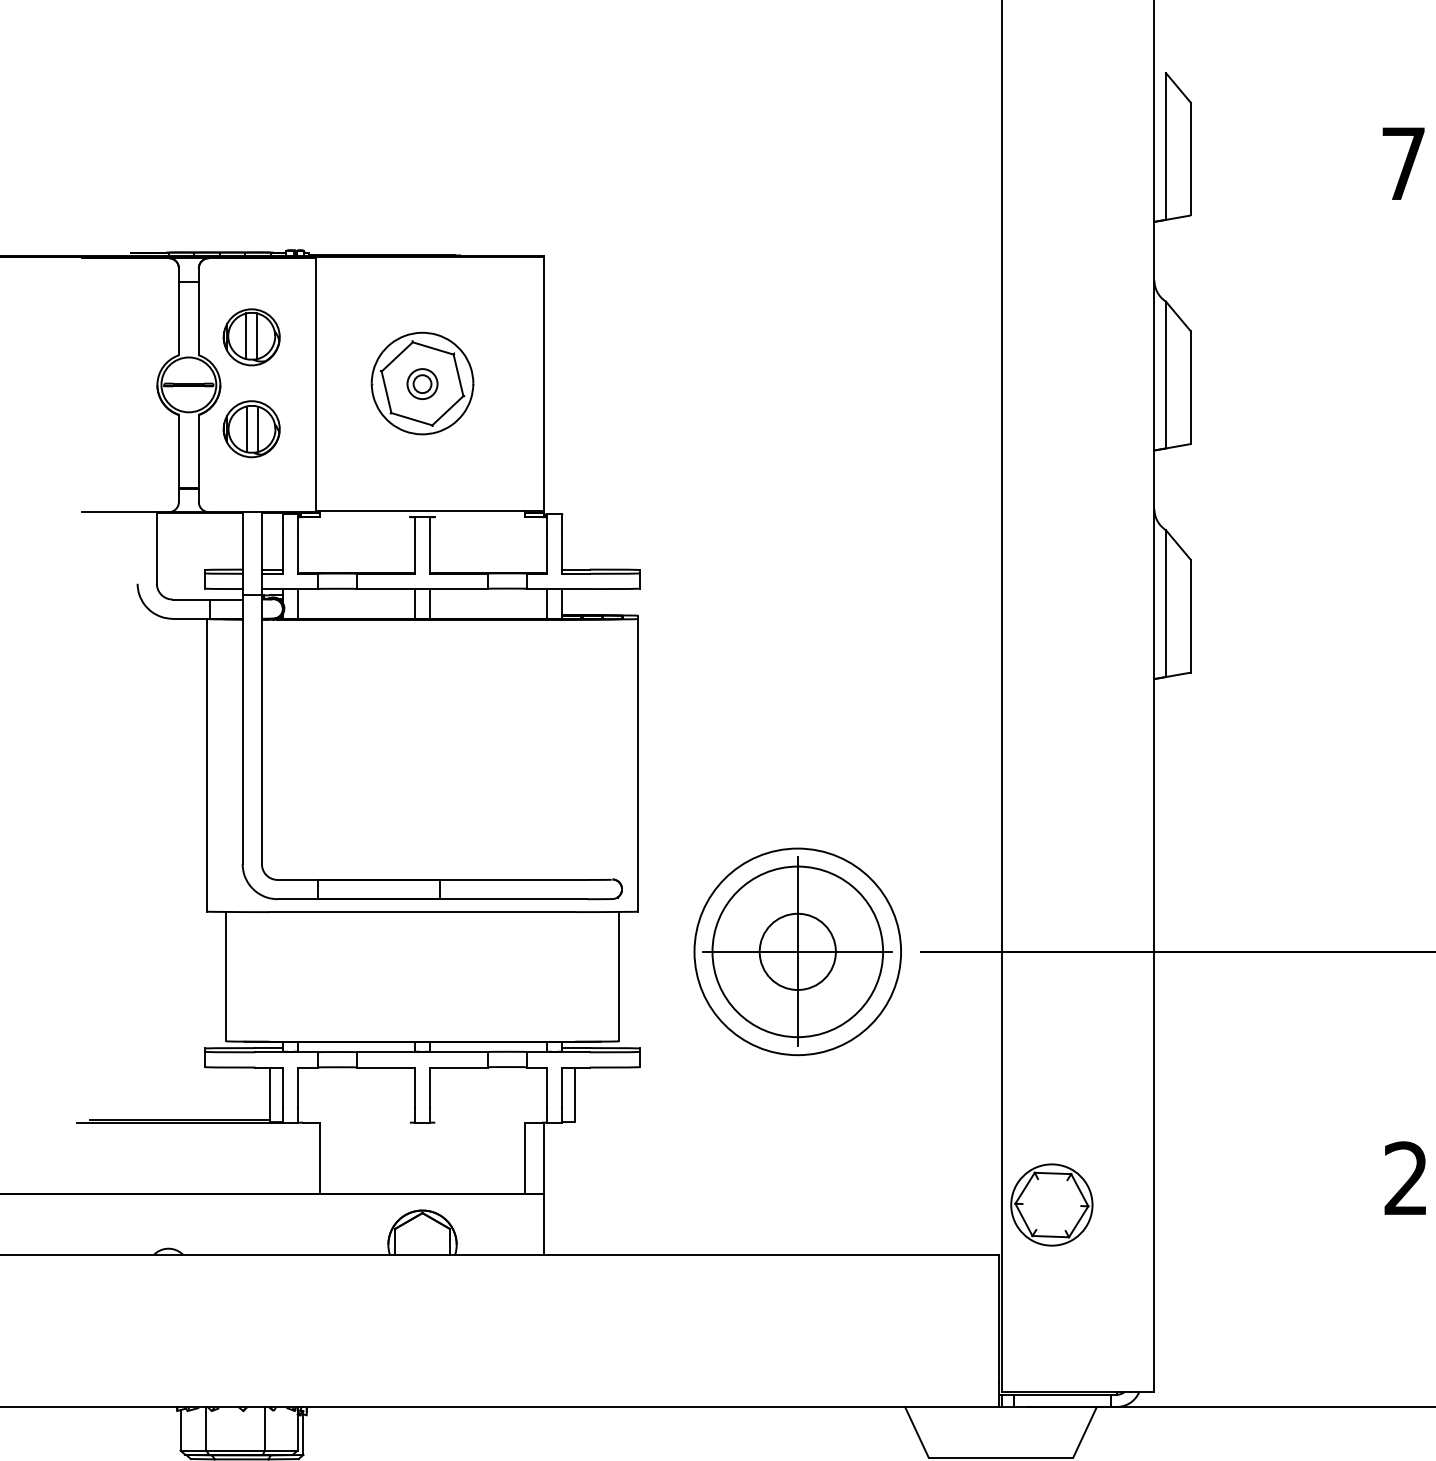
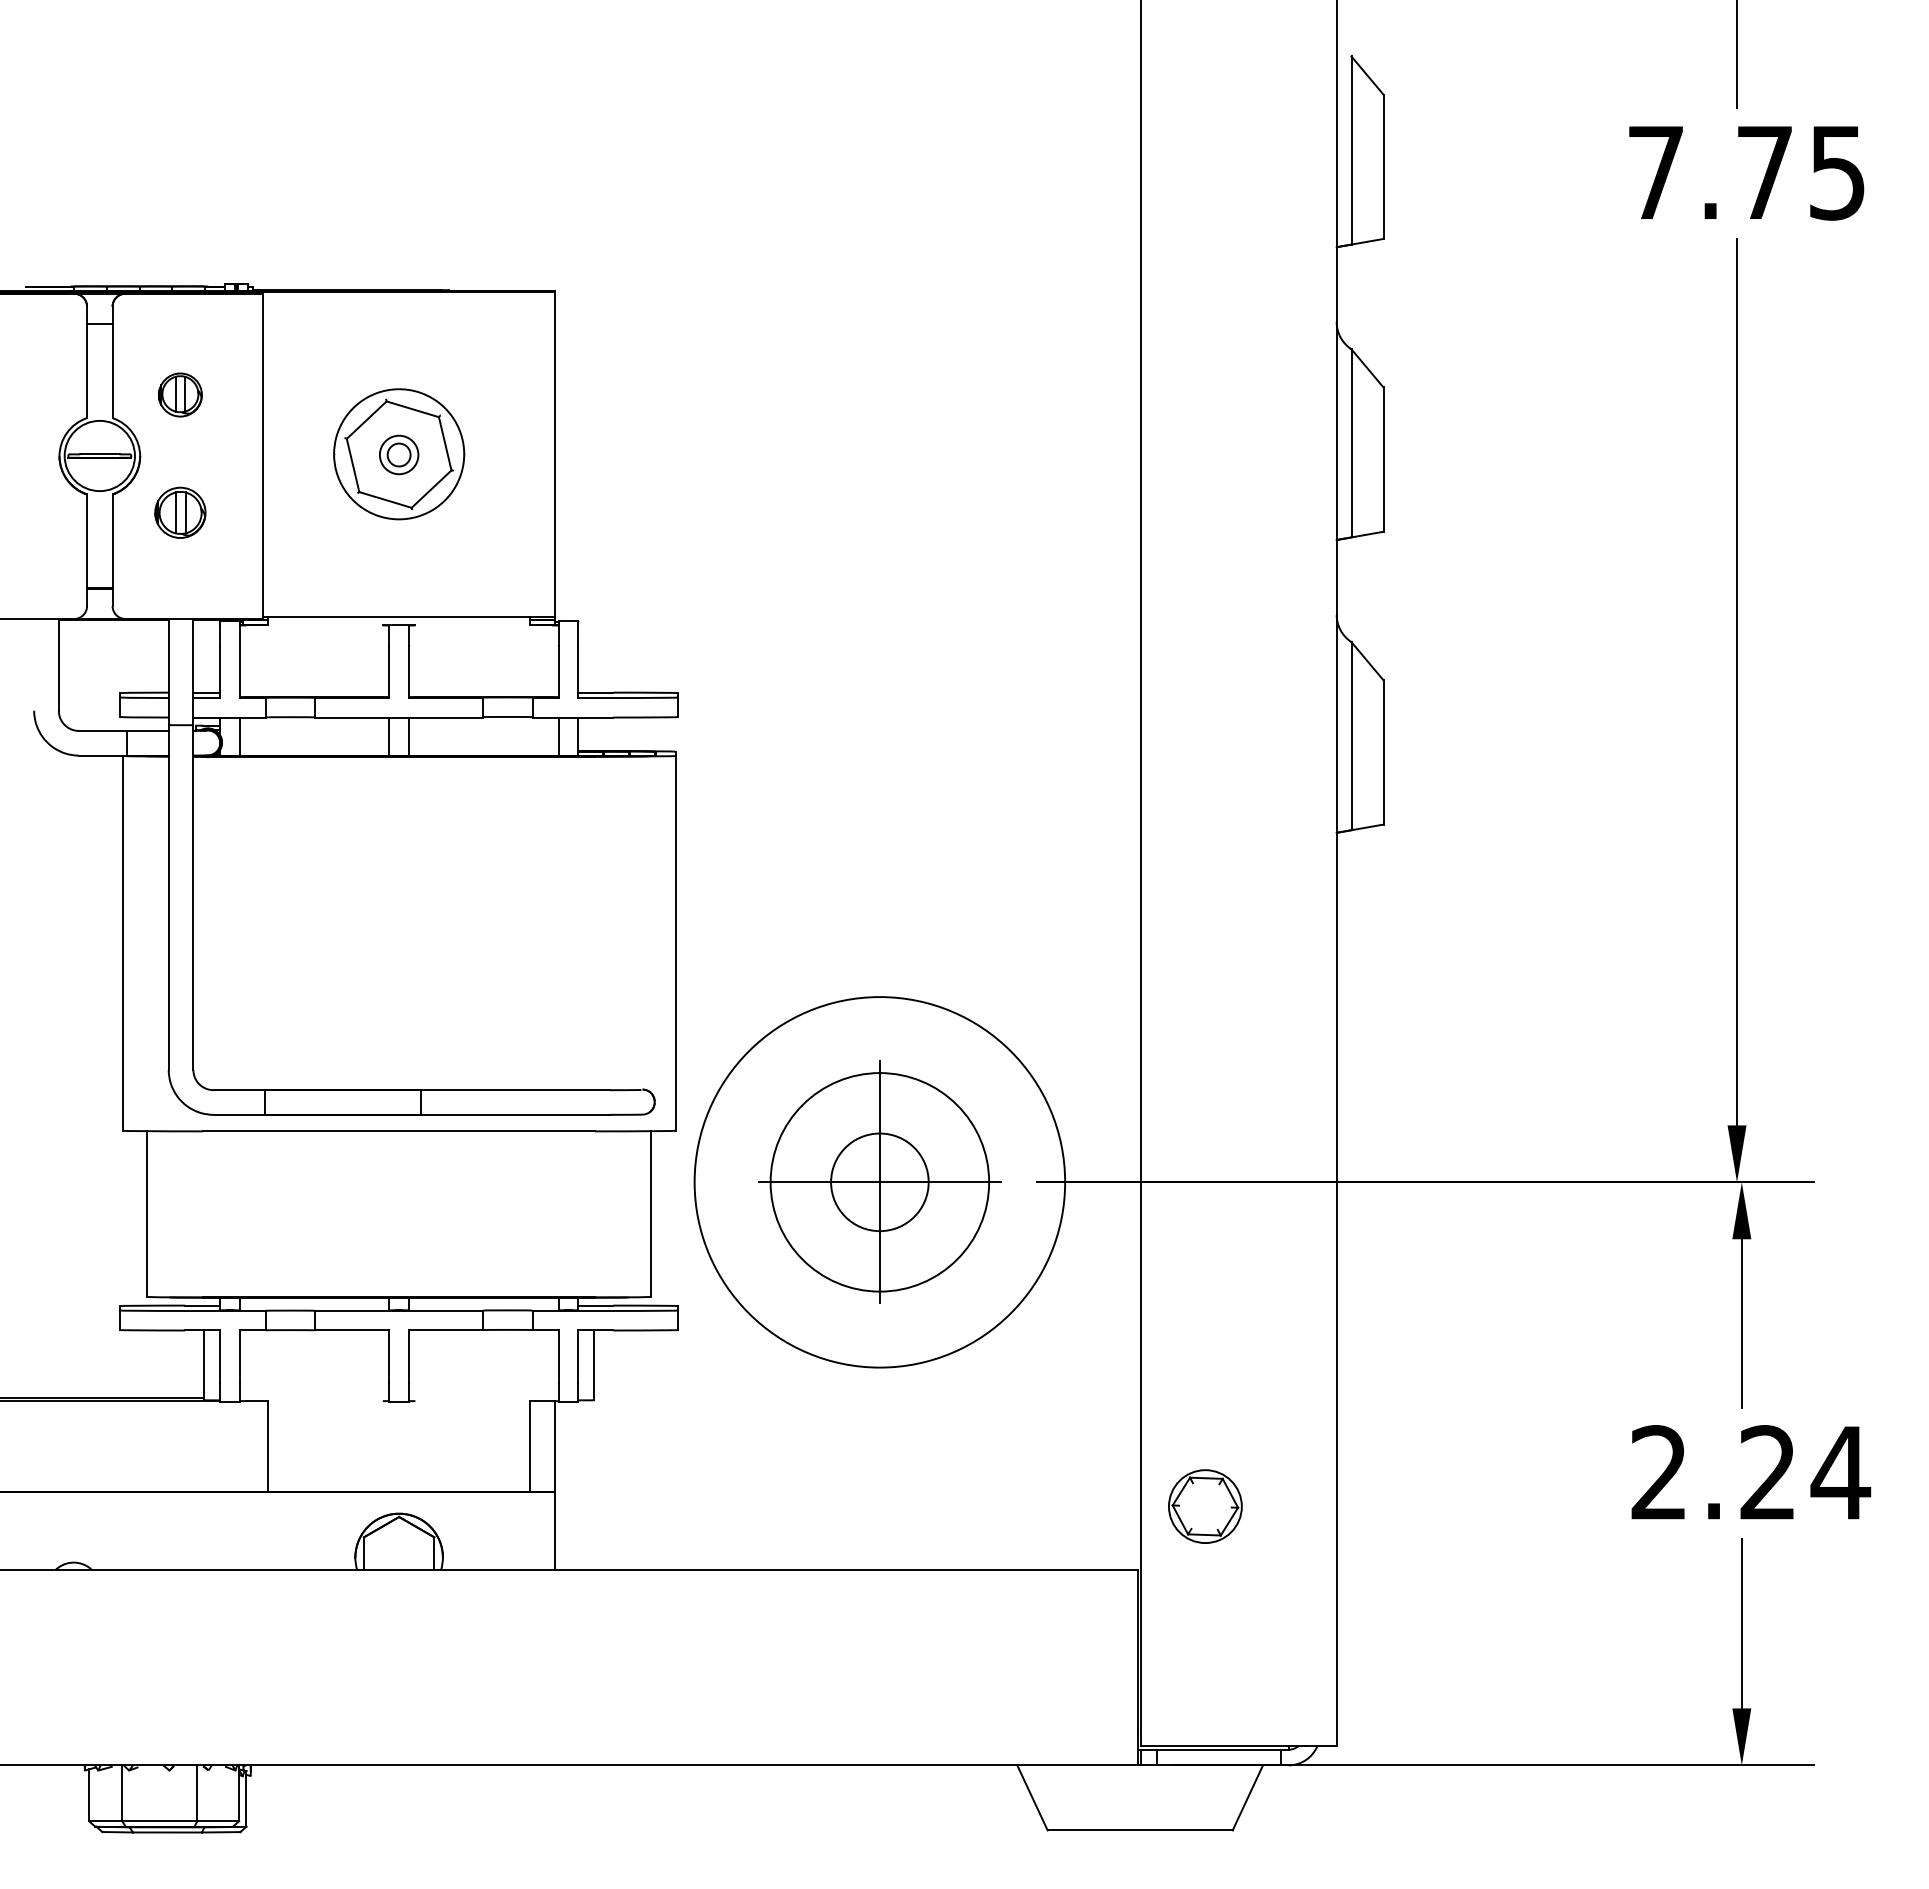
part: (251, 336) -> (180, 394), size x0.6
part: (251, 429) -> (180, 512), size x0.7
circle: (797, 952) -> (879, 1182), size x1.4
part: (1051, 1204) -> (1205, 1506), size x0.7

